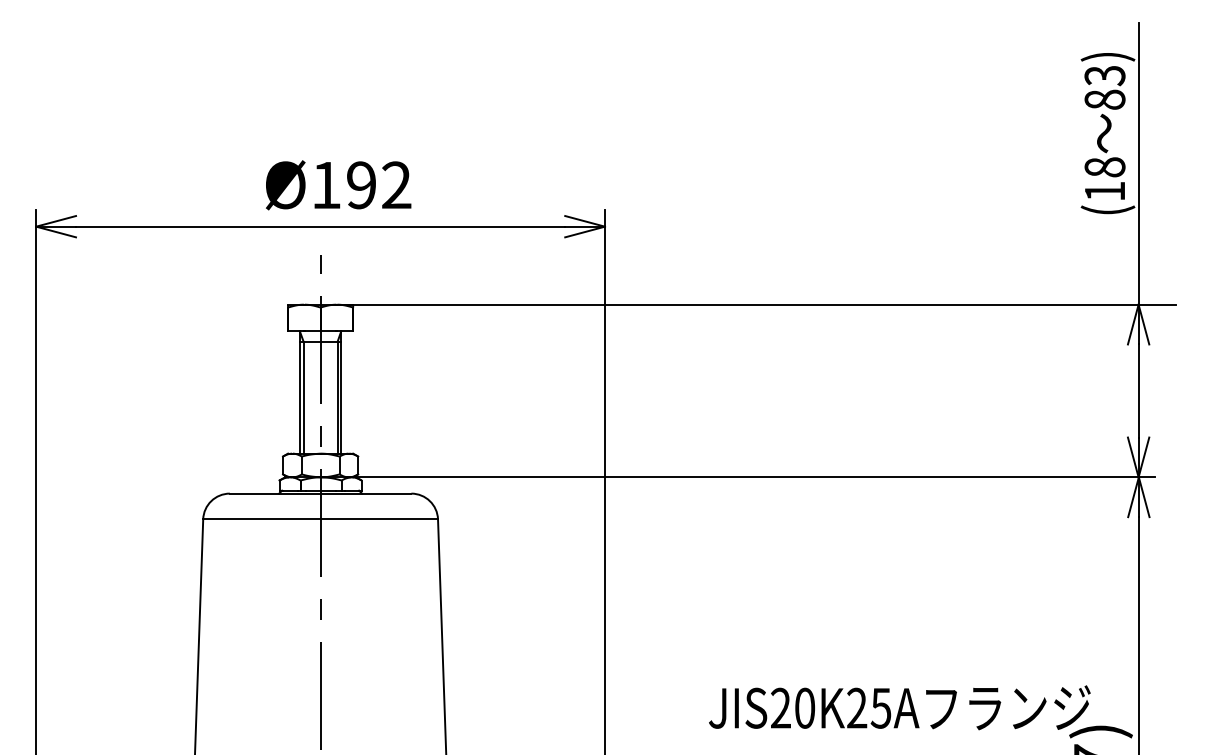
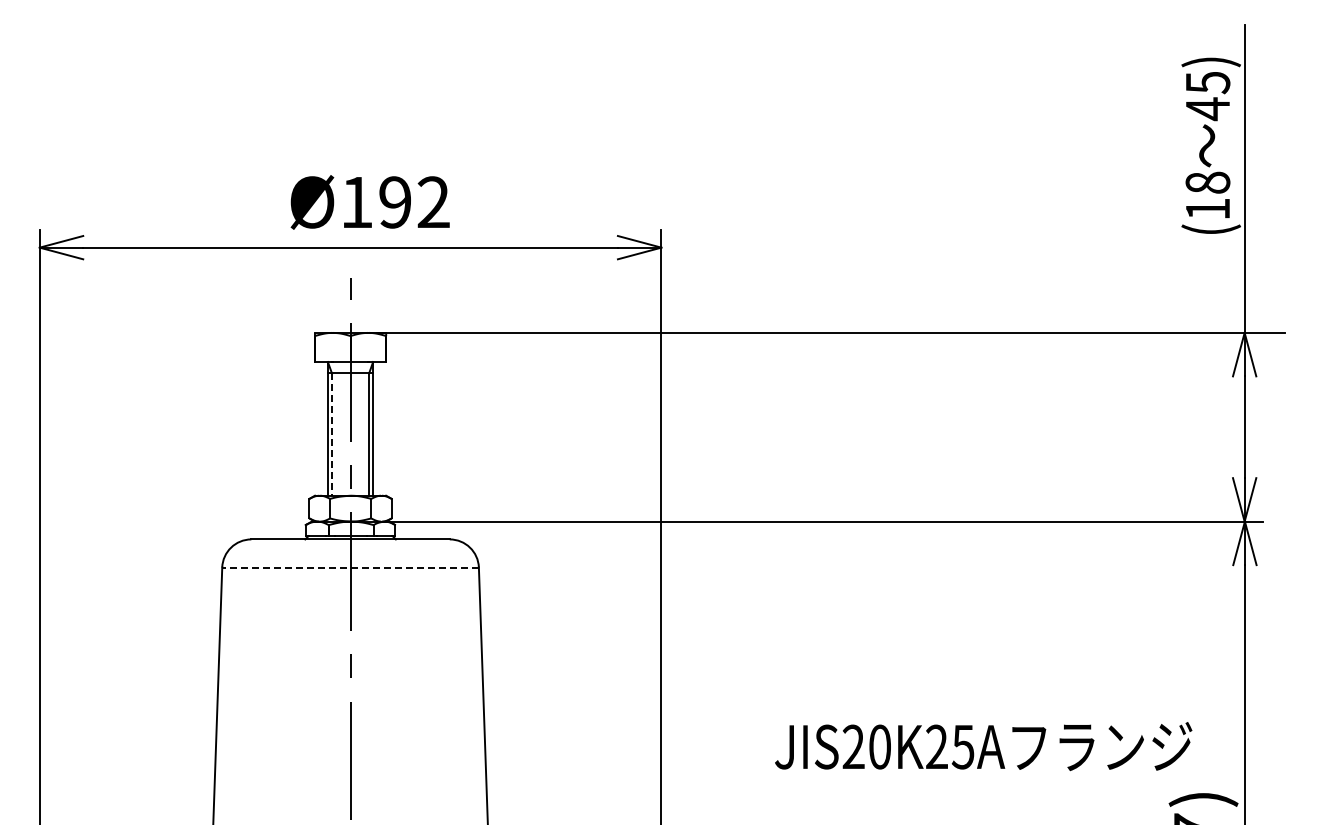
text: (1104, 88) -> (1207, 96), 83) -> 45)
line: (304, 398) -> (332, 435), solid -> dashed
line: (320, 519) -> (350, 567), solid -> dashed
text: (899, 707) -> (983, 746), moved

